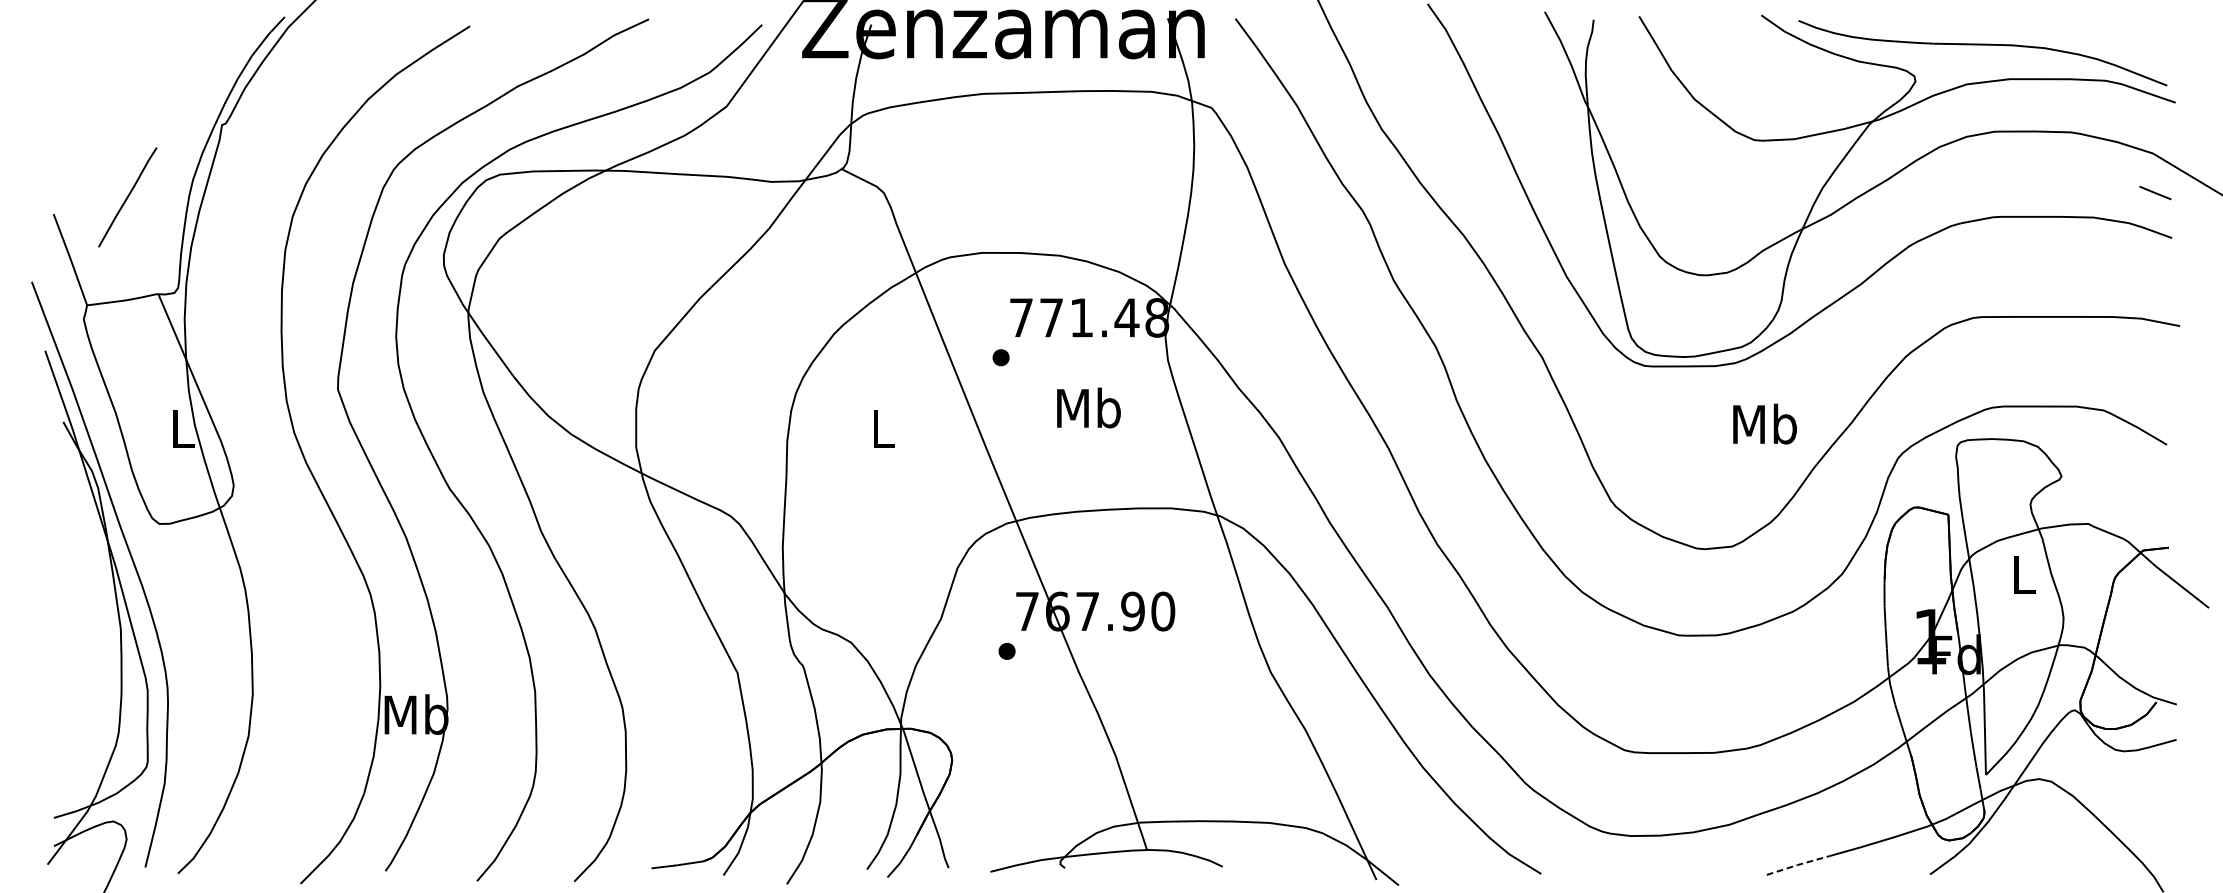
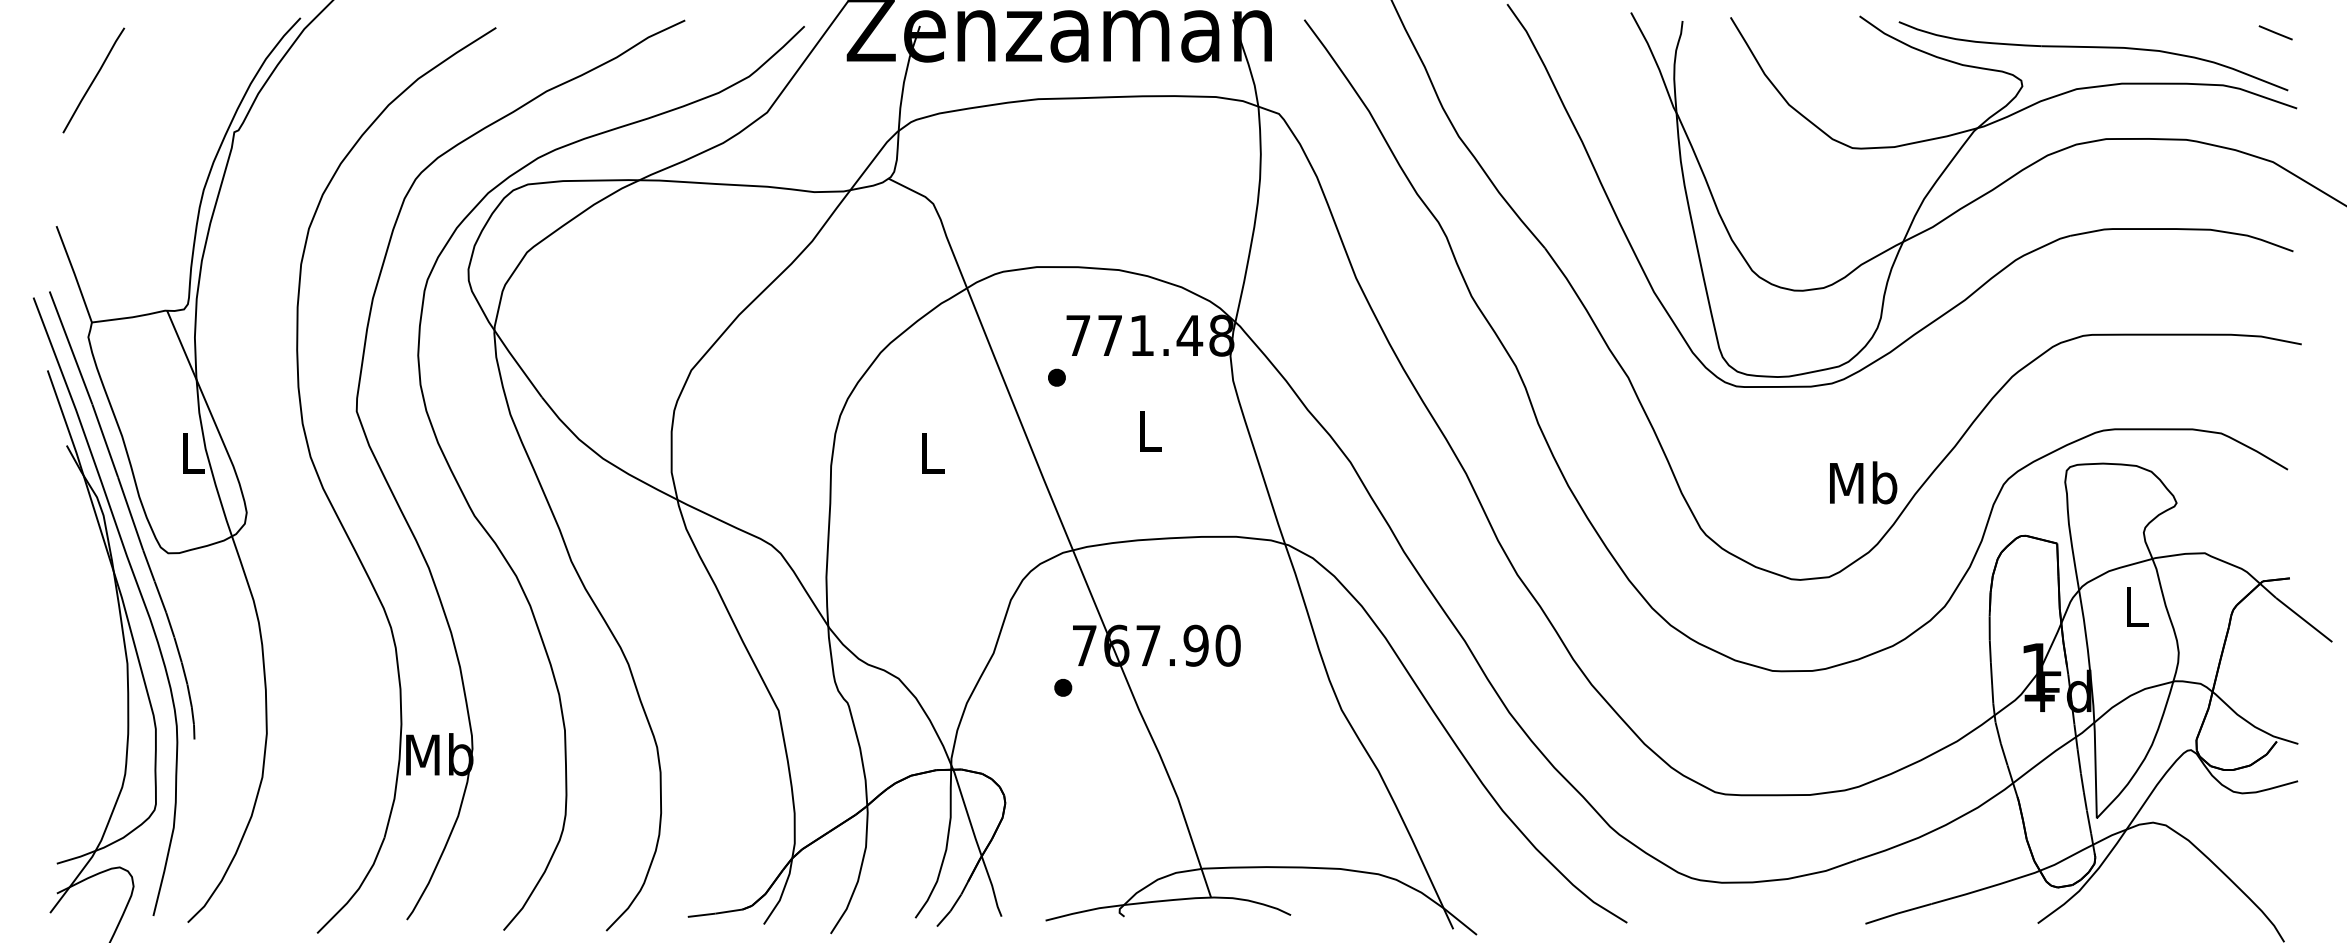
line: (2155, 192) -> (2275, 32), moved
line: (127, 197) -> (93, 80), moved
text: (1088, 407) -> (1149, 430), Mb -> L
text: (1764, 423) -> (1863, 482), moved
curve: (122, 487) -> (129, 514), added
line: (1798, 865) -> (1898, 913), dashed -> solid

